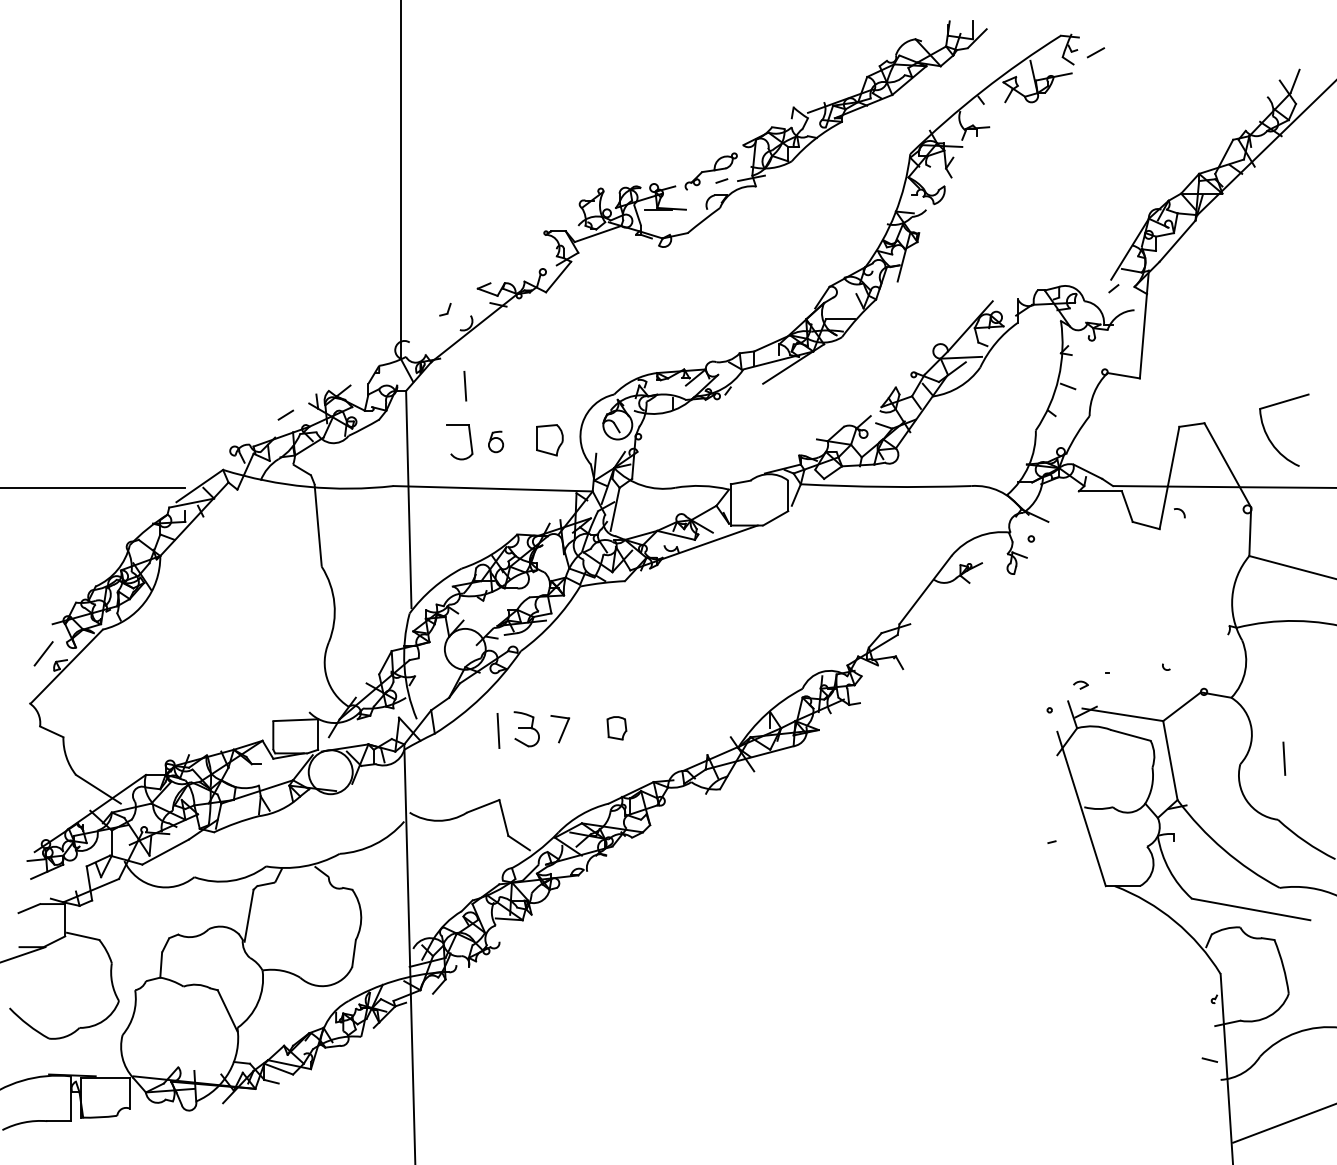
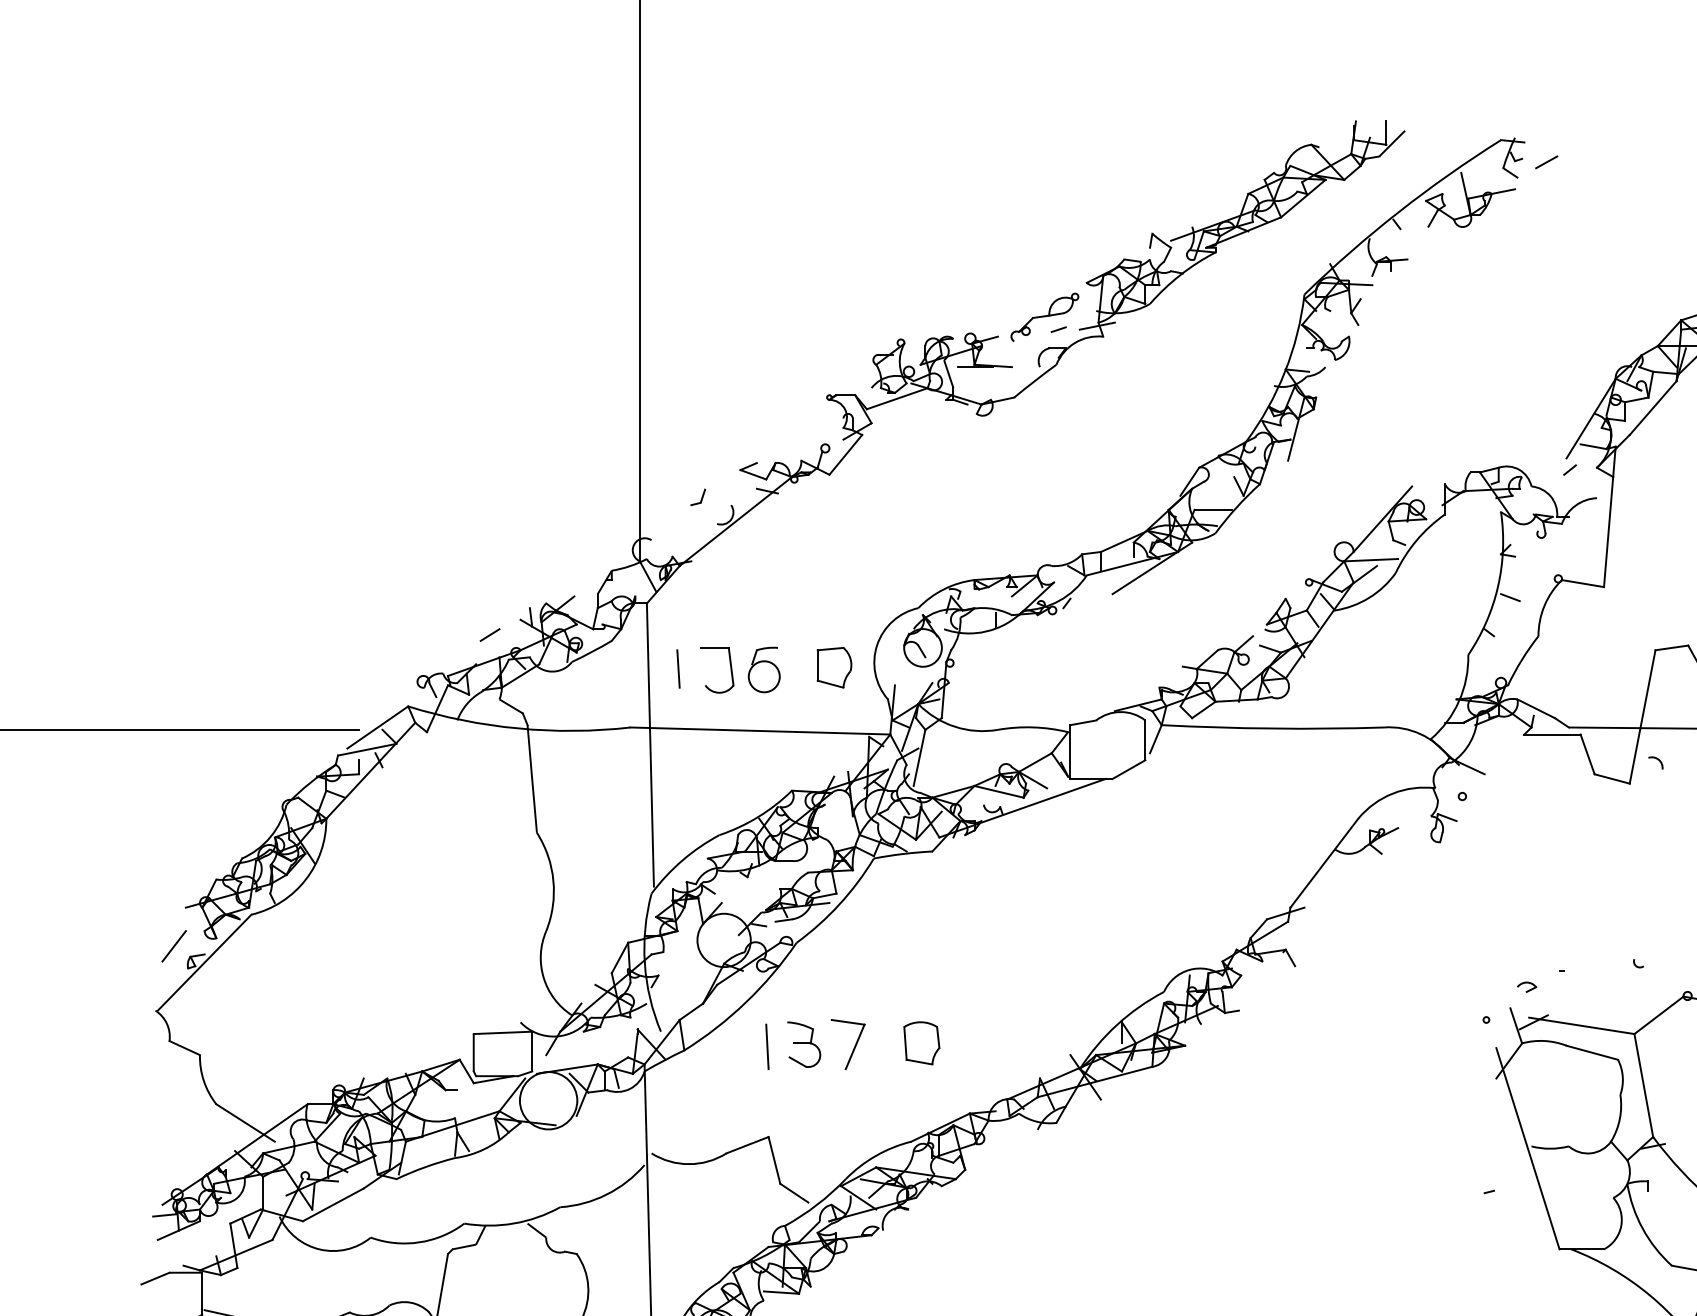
line: (465, 386) -> (678, 669), moved
part: (495, 441) -> (763, 669), size x1.67
part: (559, 728) -> (846, 1043), size x1.43
part: (616, 728) -> (921, 1043), size x1.43

